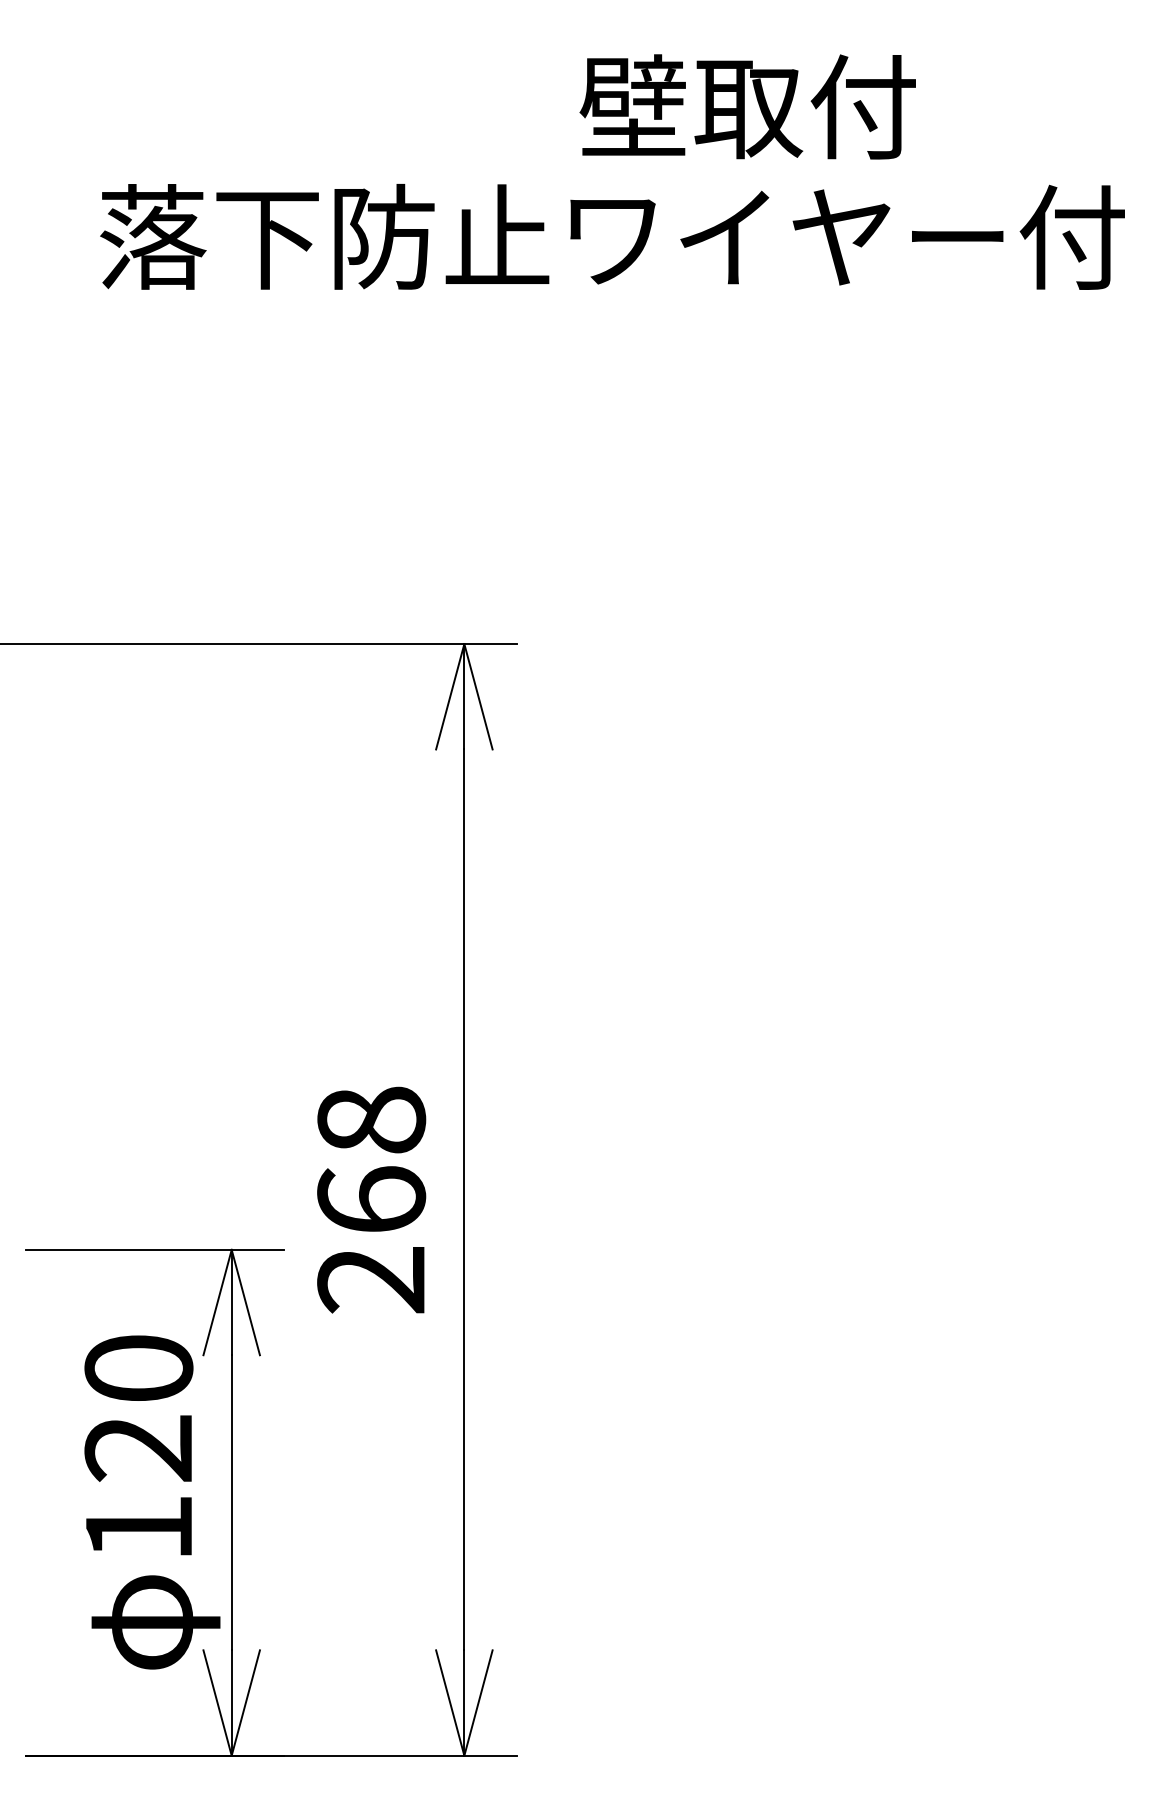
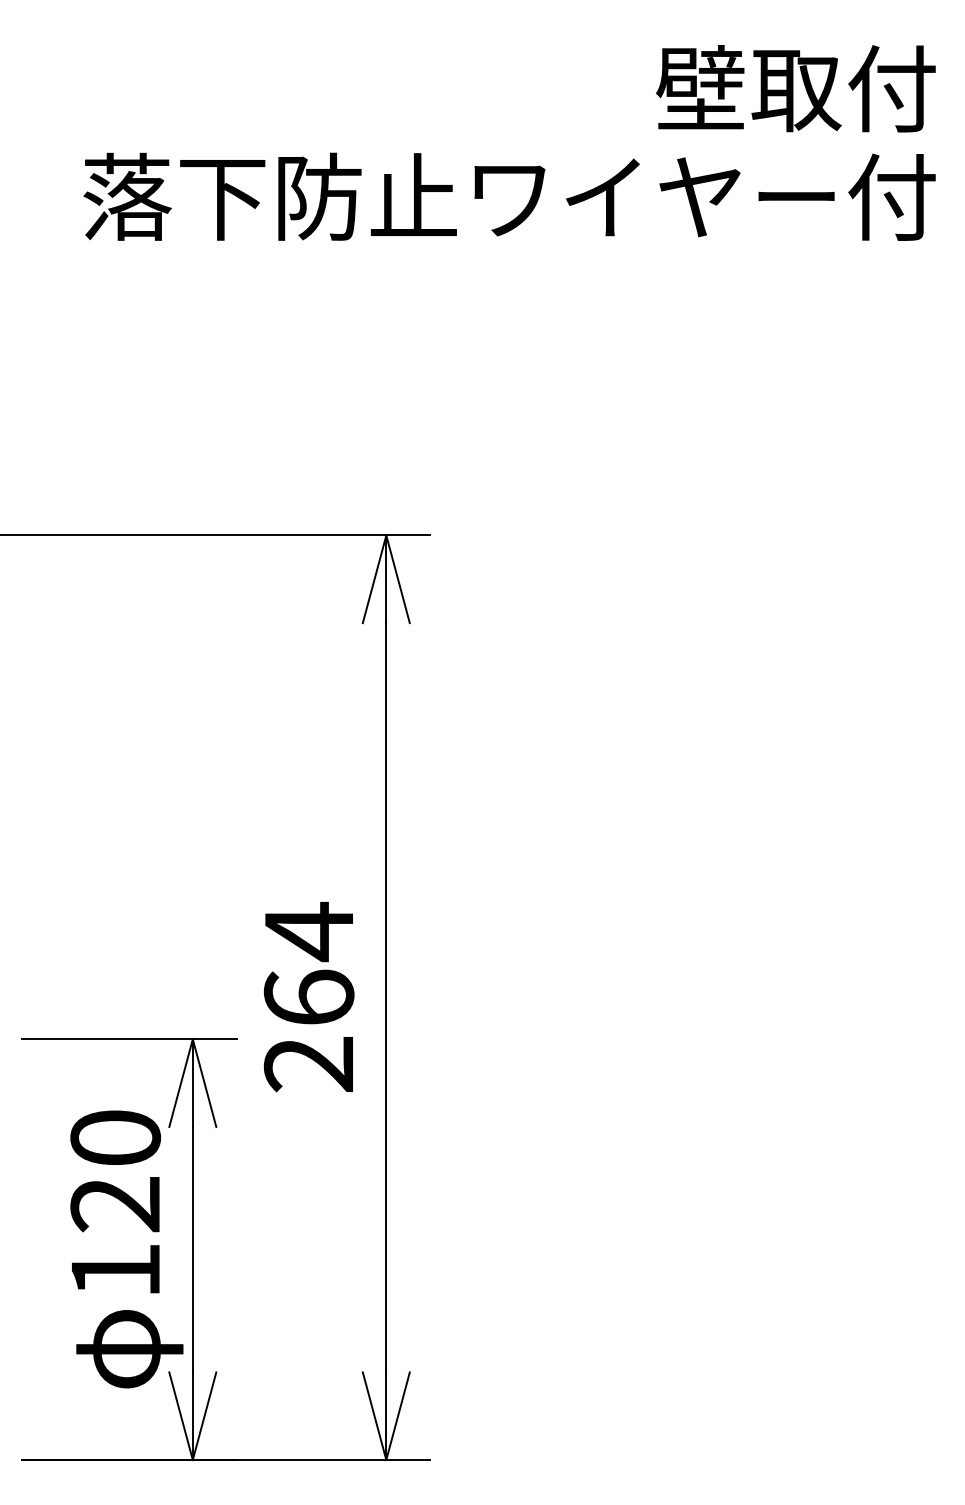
text: (747, 106) -> (795, 88), moved
text: (371, 1120) -> (309, 931), 268 -> 264

